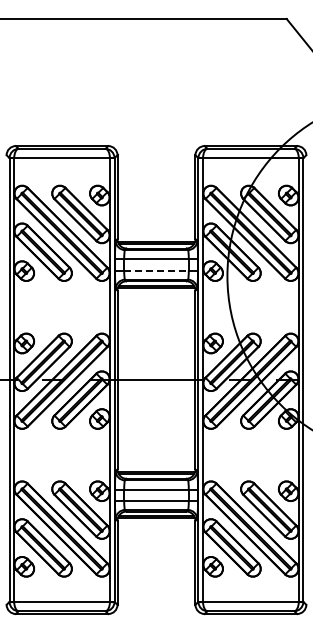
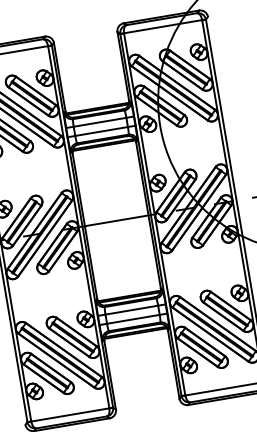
line: (156, 270) -> (101, 131), dashed -> solid

